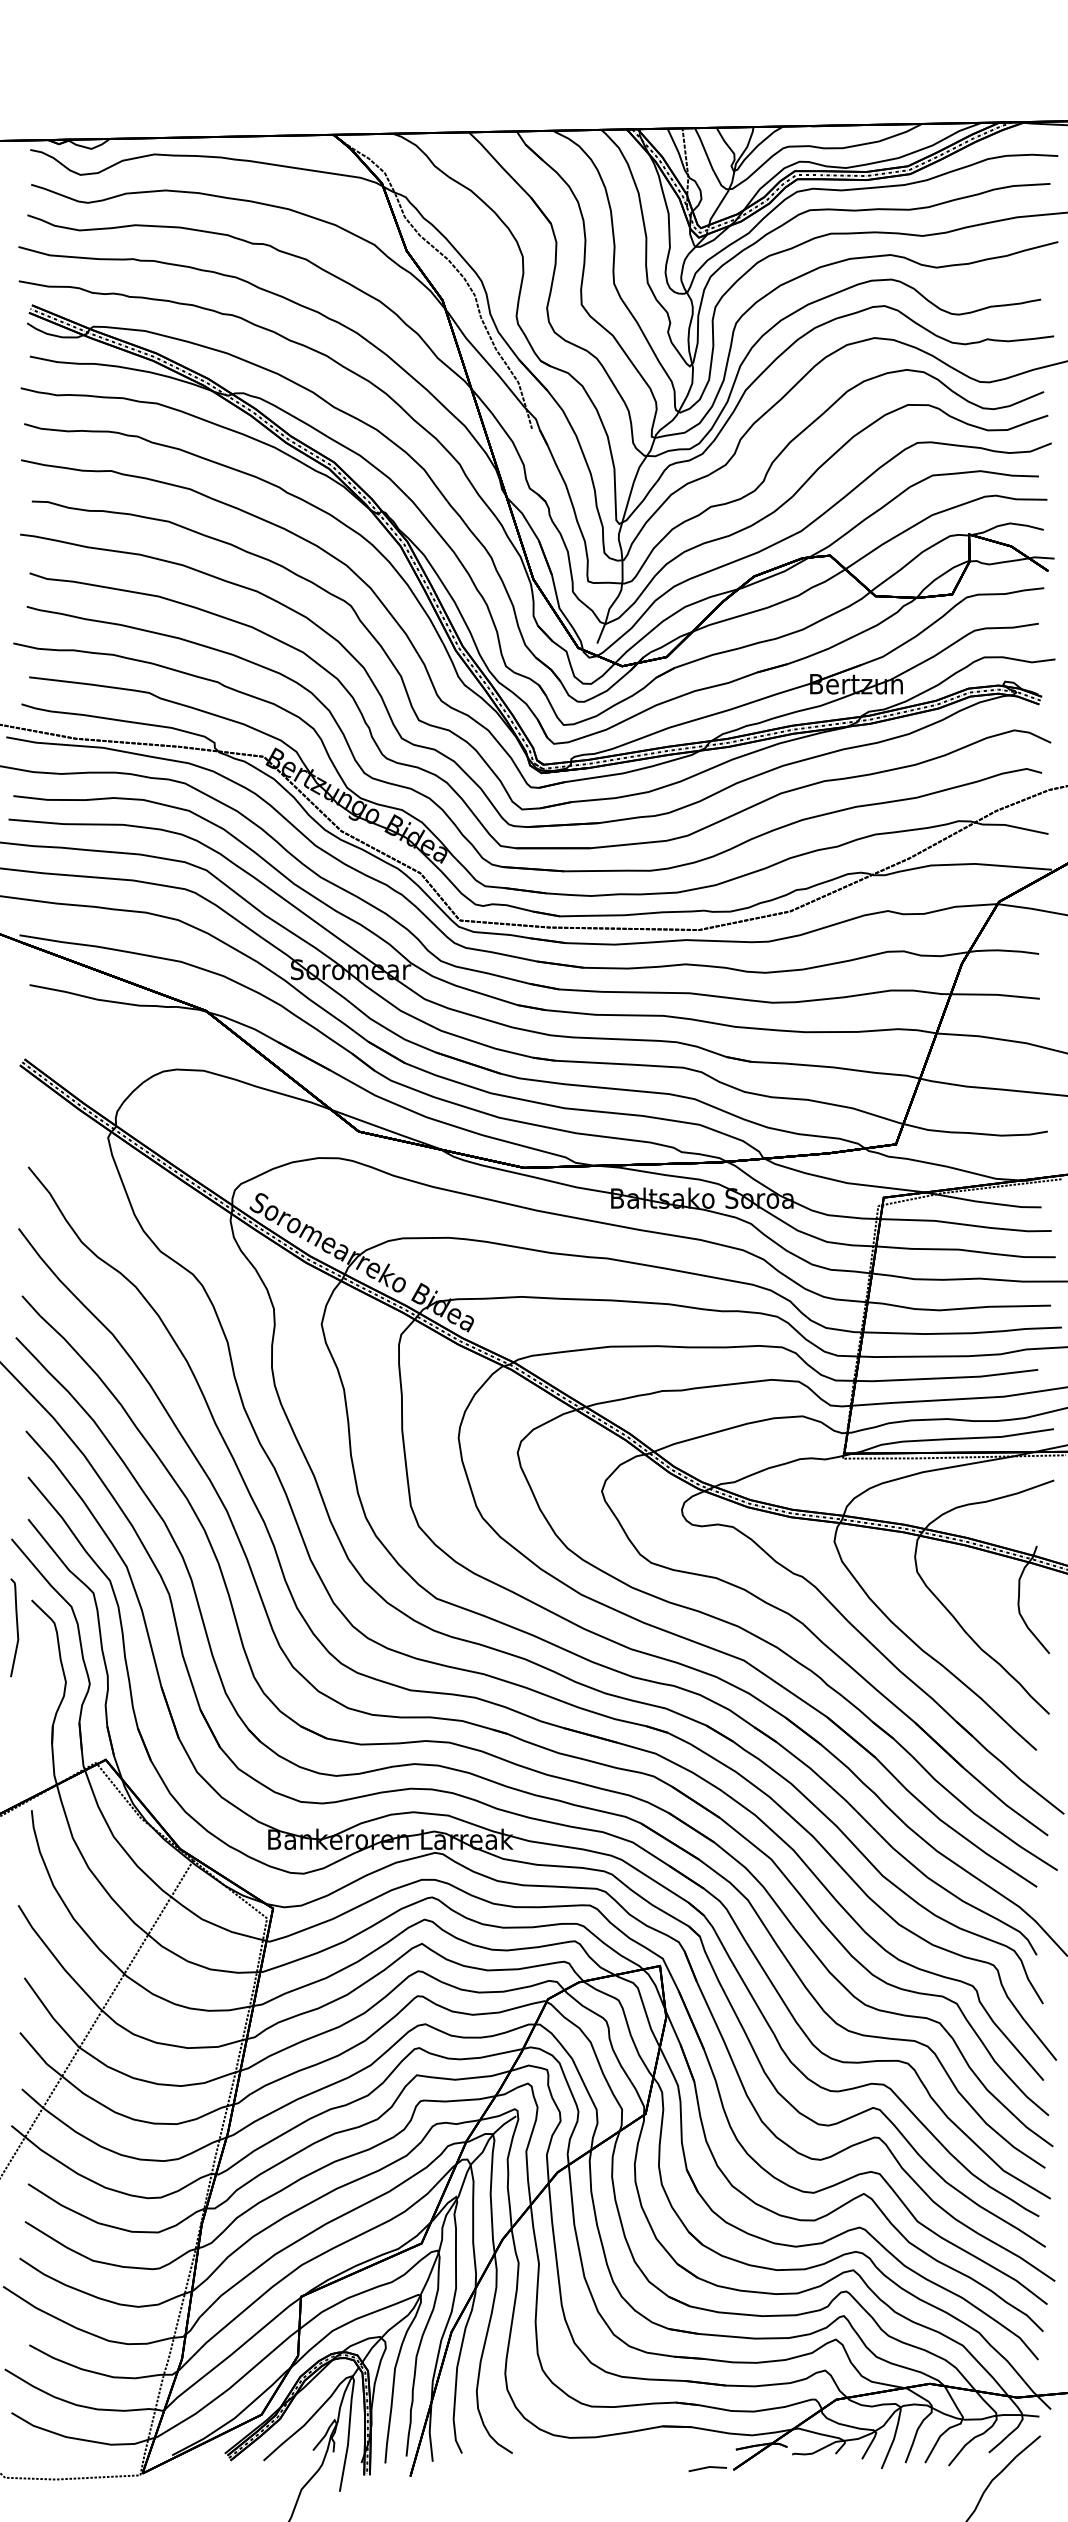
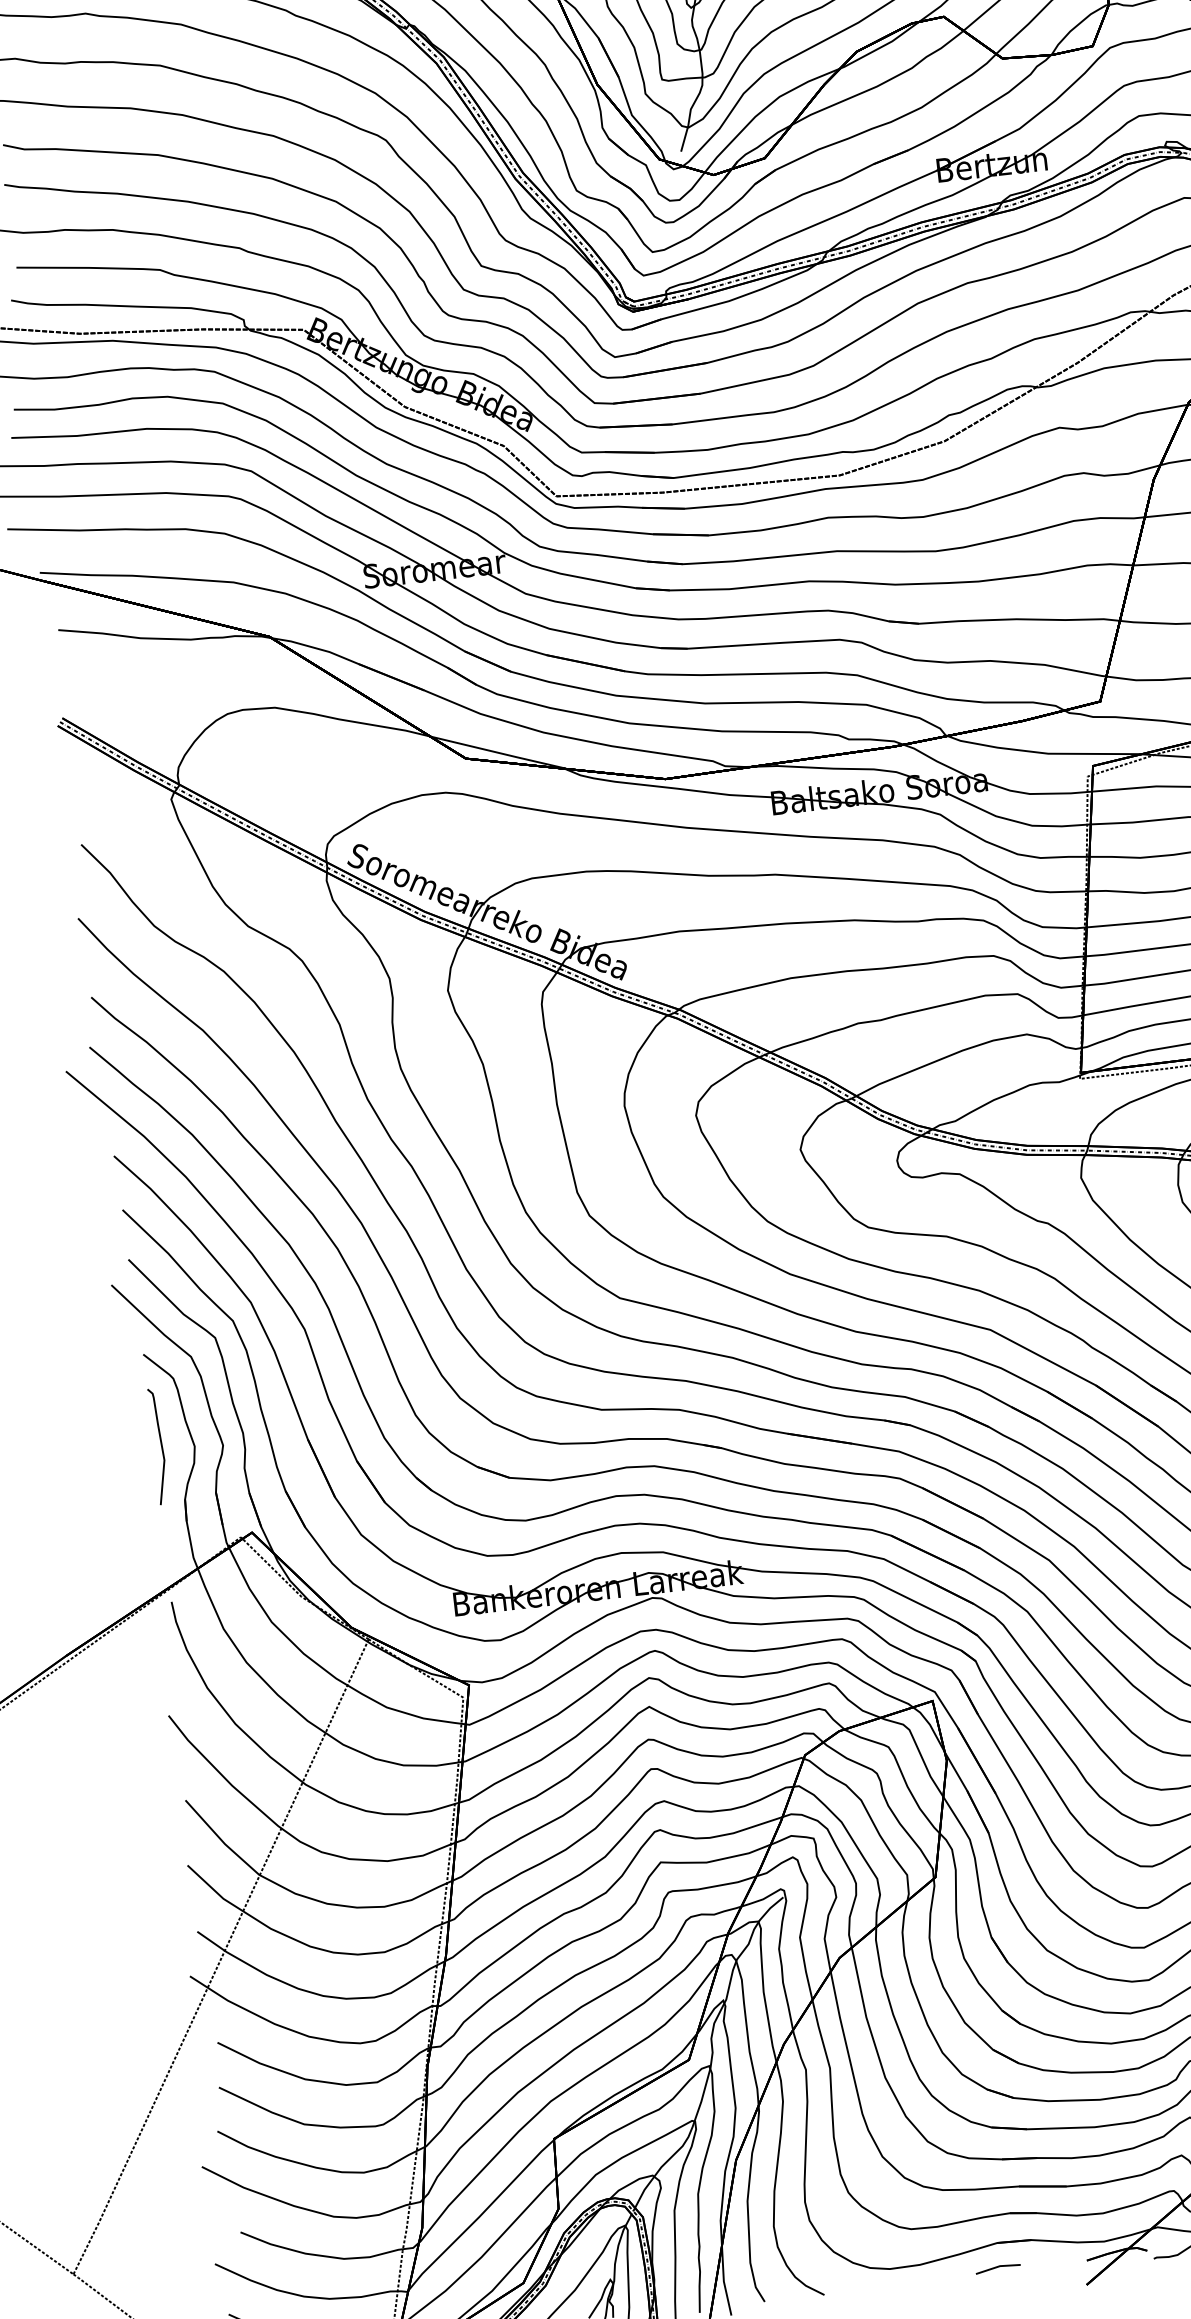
curve: (16, 1627) -> (160, 1445), moved
line: (707, 2468) -> (997, 2268), moved

